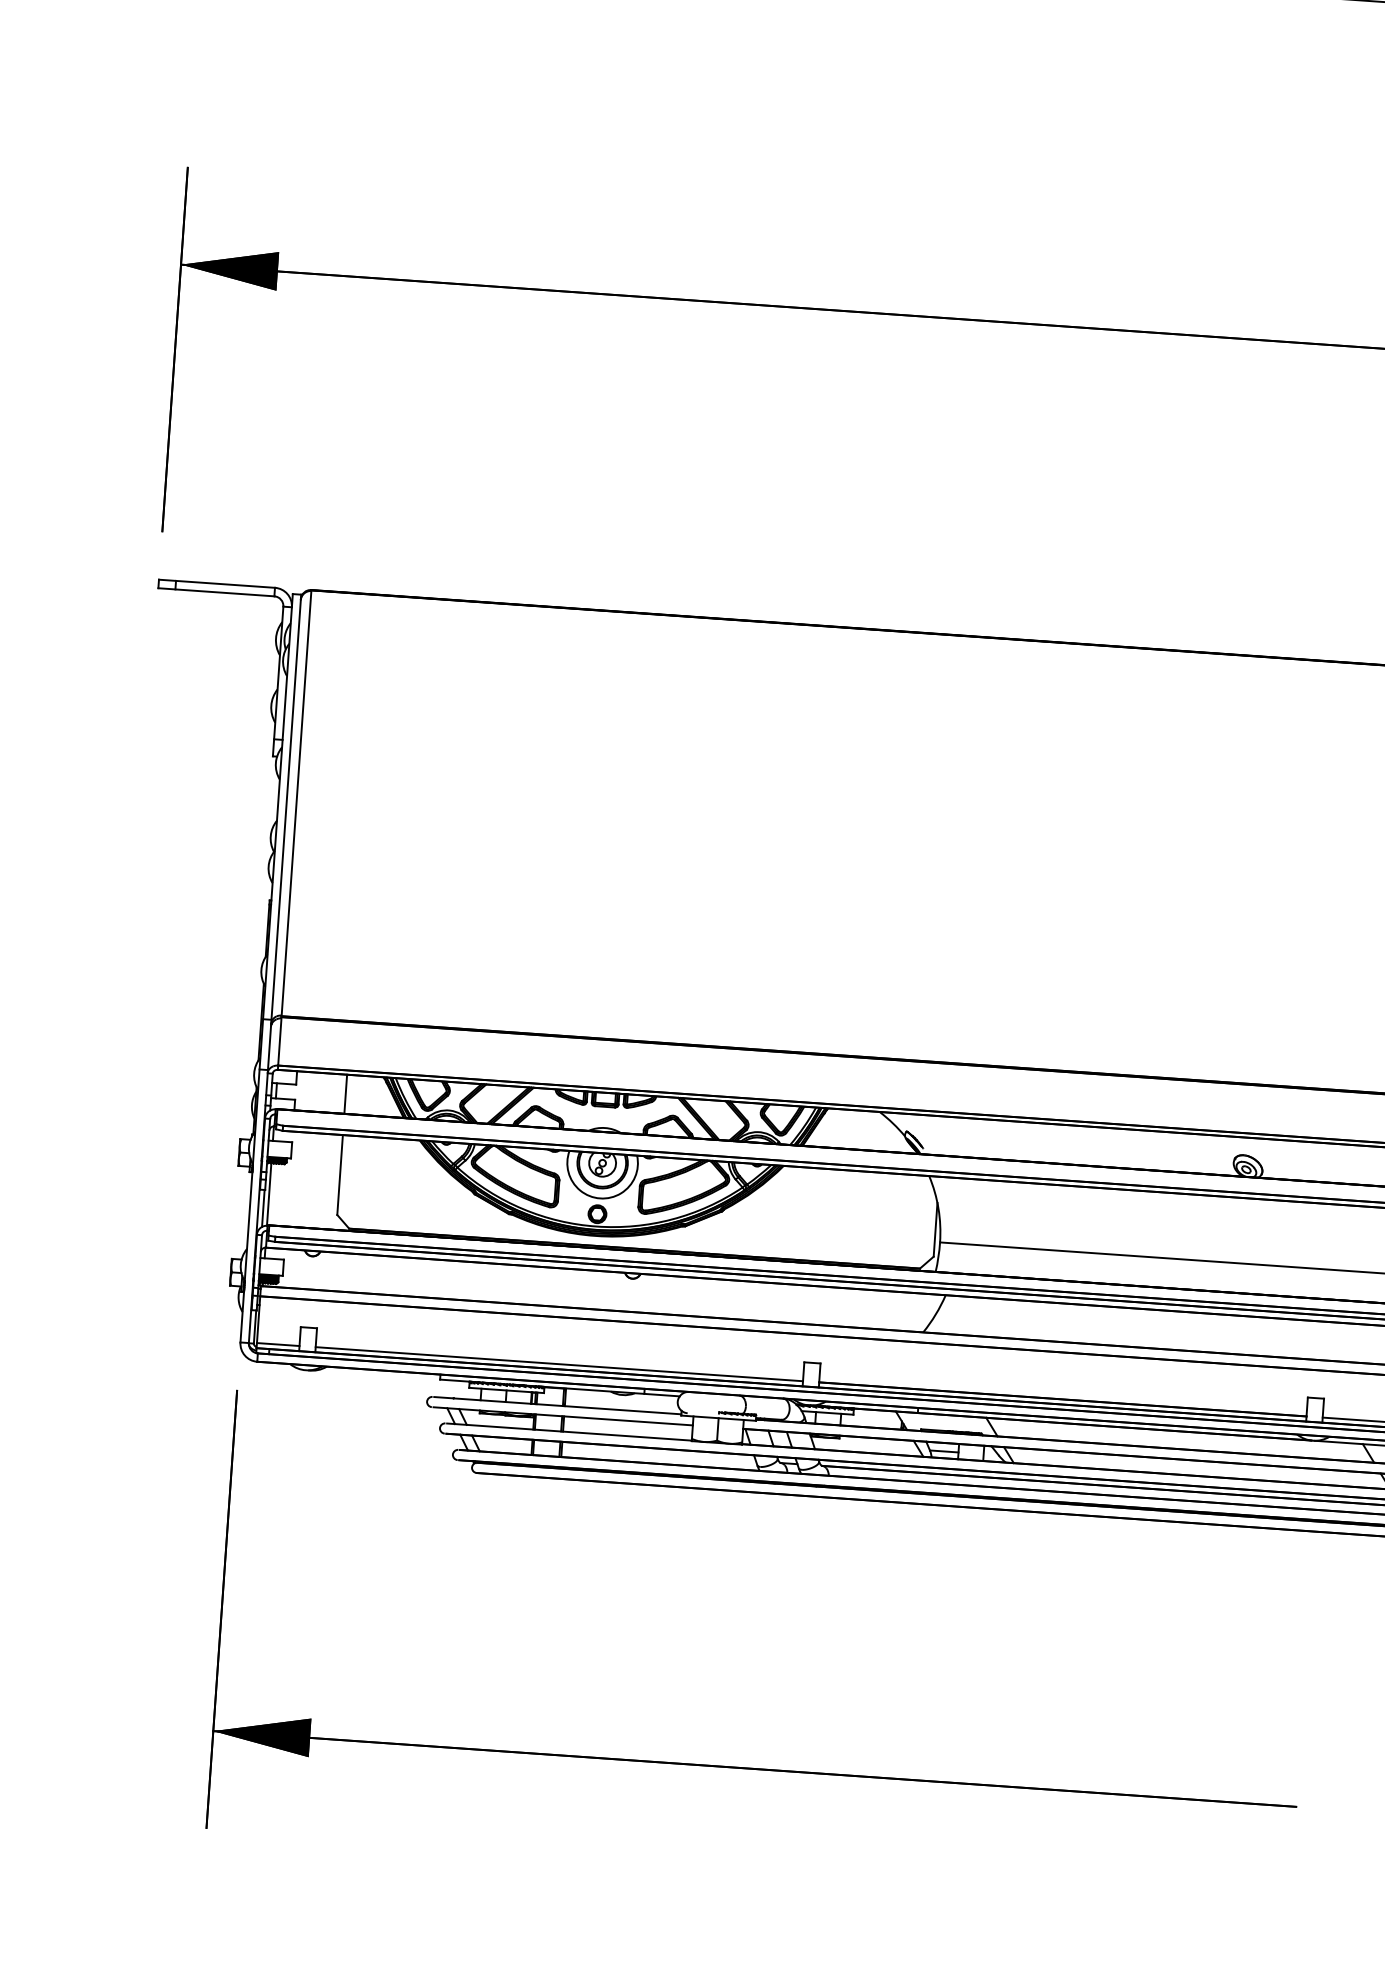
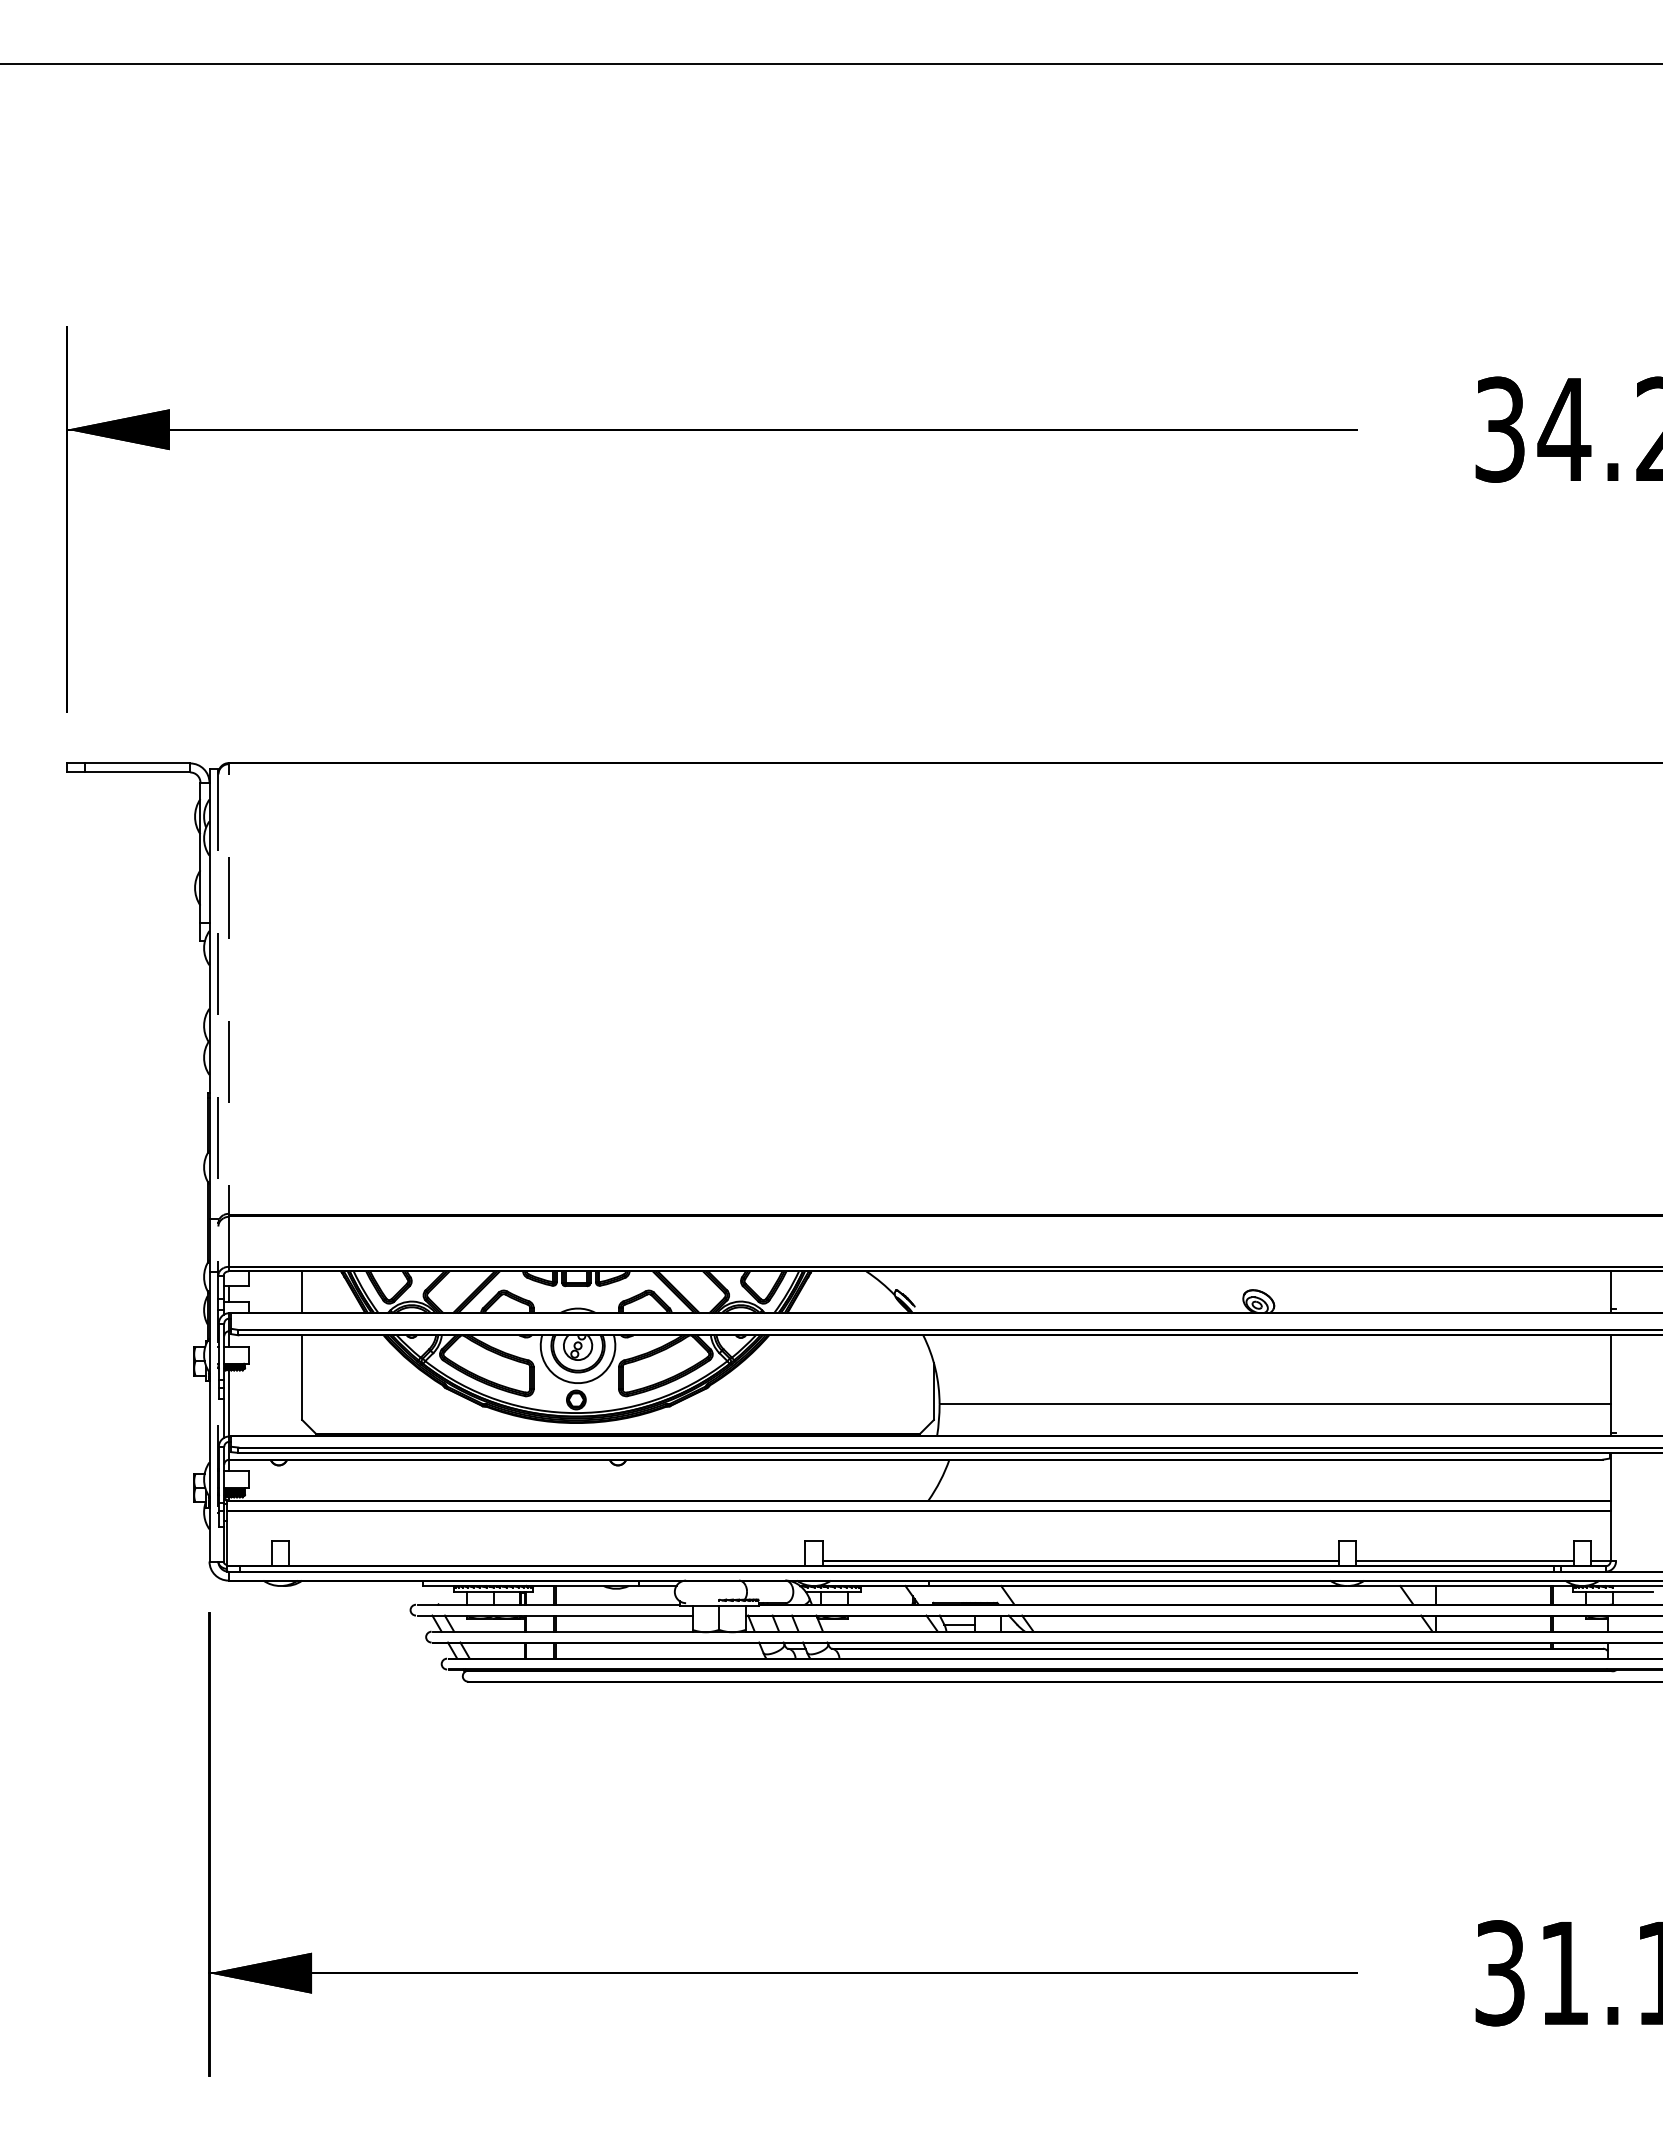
line: (294, 827) -> (228, 1014), solid -> dashed
line: (275, 969) -> (218, 1165), solid -> dashed
line: (277, 1344) -> (248, 1560), removed
line: (559, 1363) -> (547, 1560), removed

